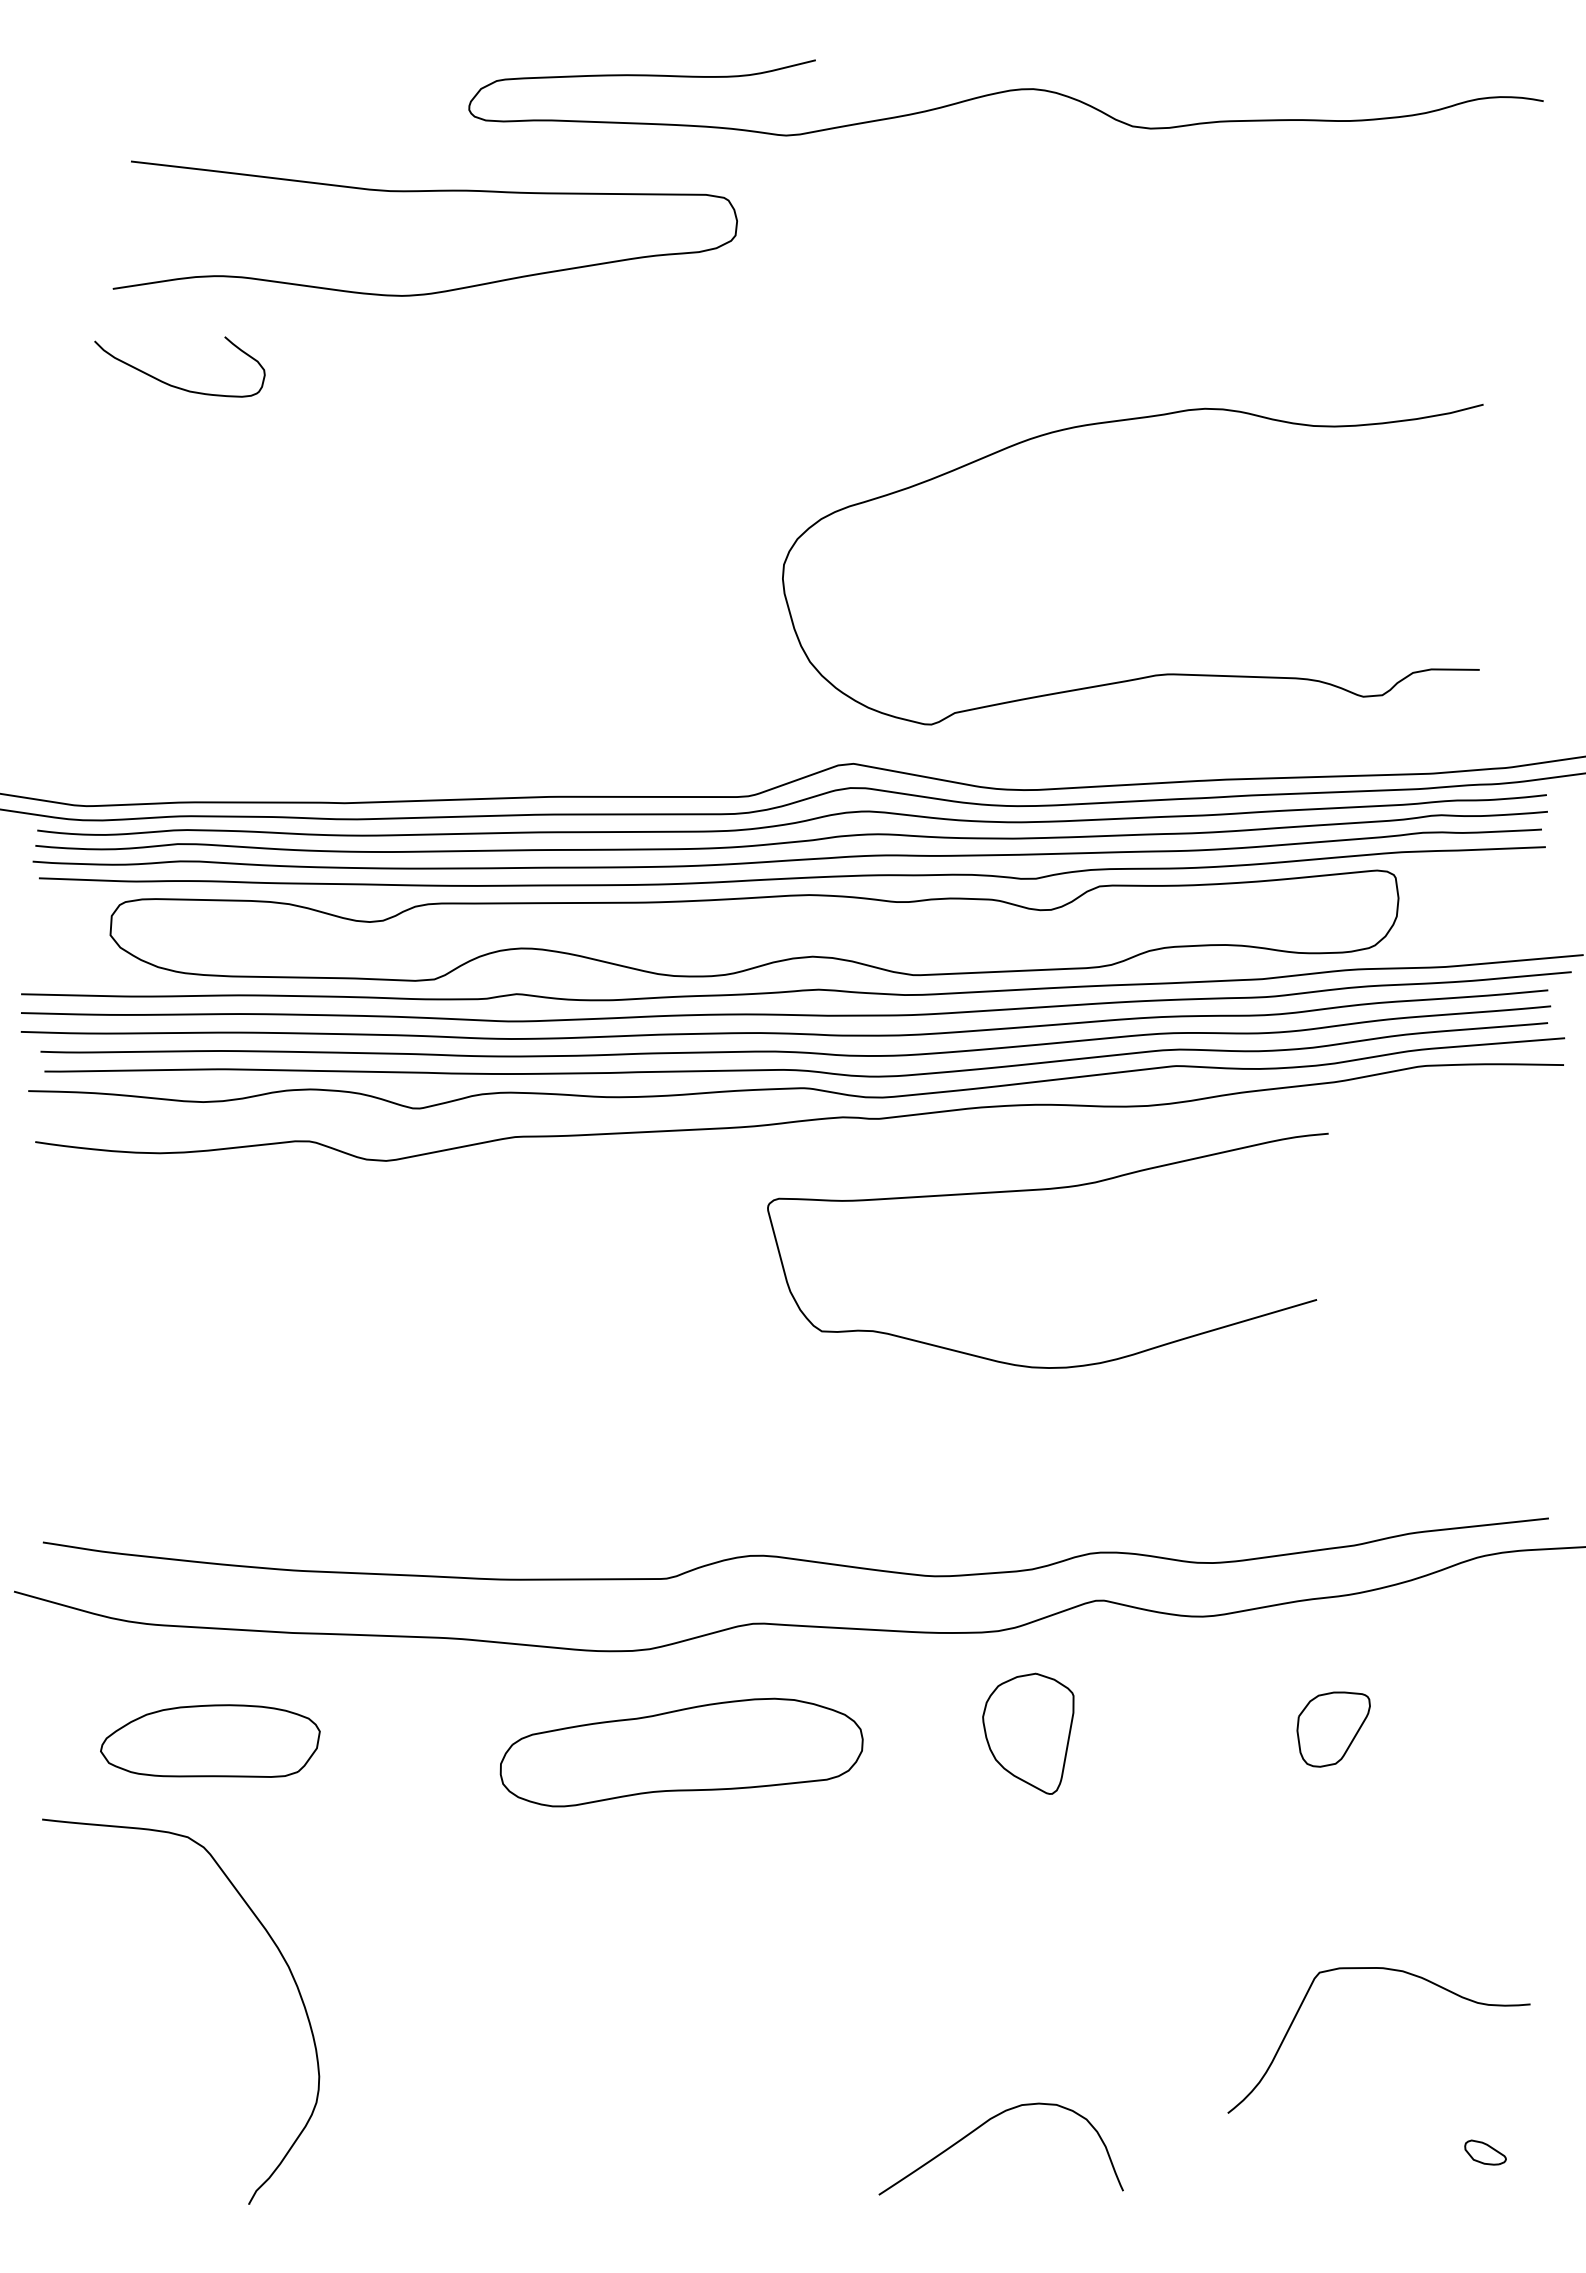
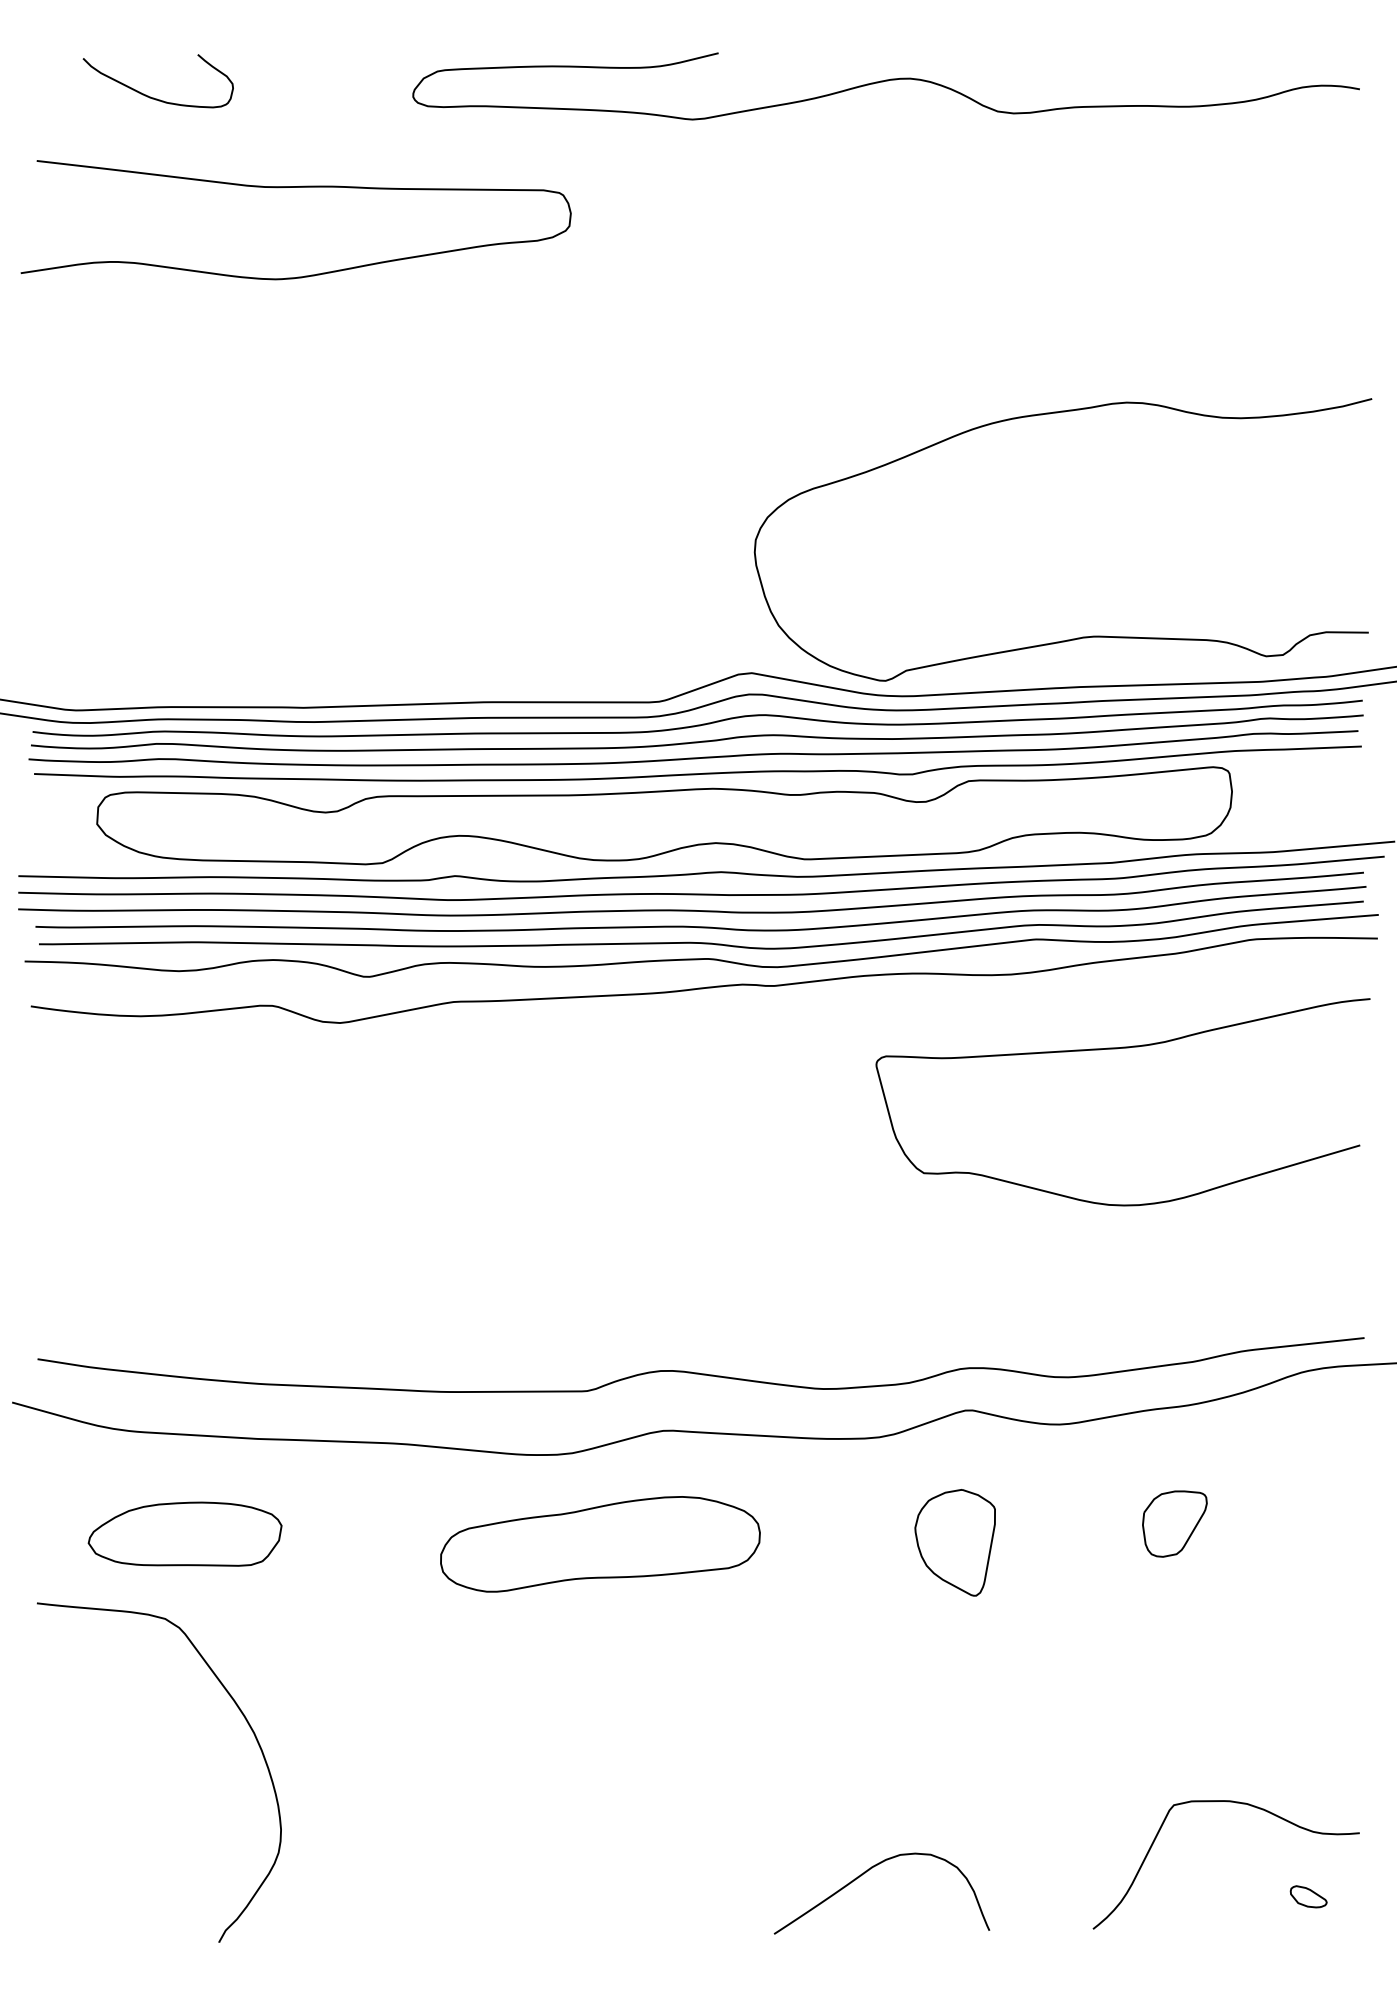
curve: (417, 192) -> (289, 188), moved
curve: (174, 385) -> (153, 97), moved
curve: (1154, 674) -> (1082, 636), moved
curve: (1045, 1190) -> (1120, 1049), moved
part: (1028, 1733) -> (955, 1542), moved
curve: (1389, 1970) -> (1235, 1803), moved

